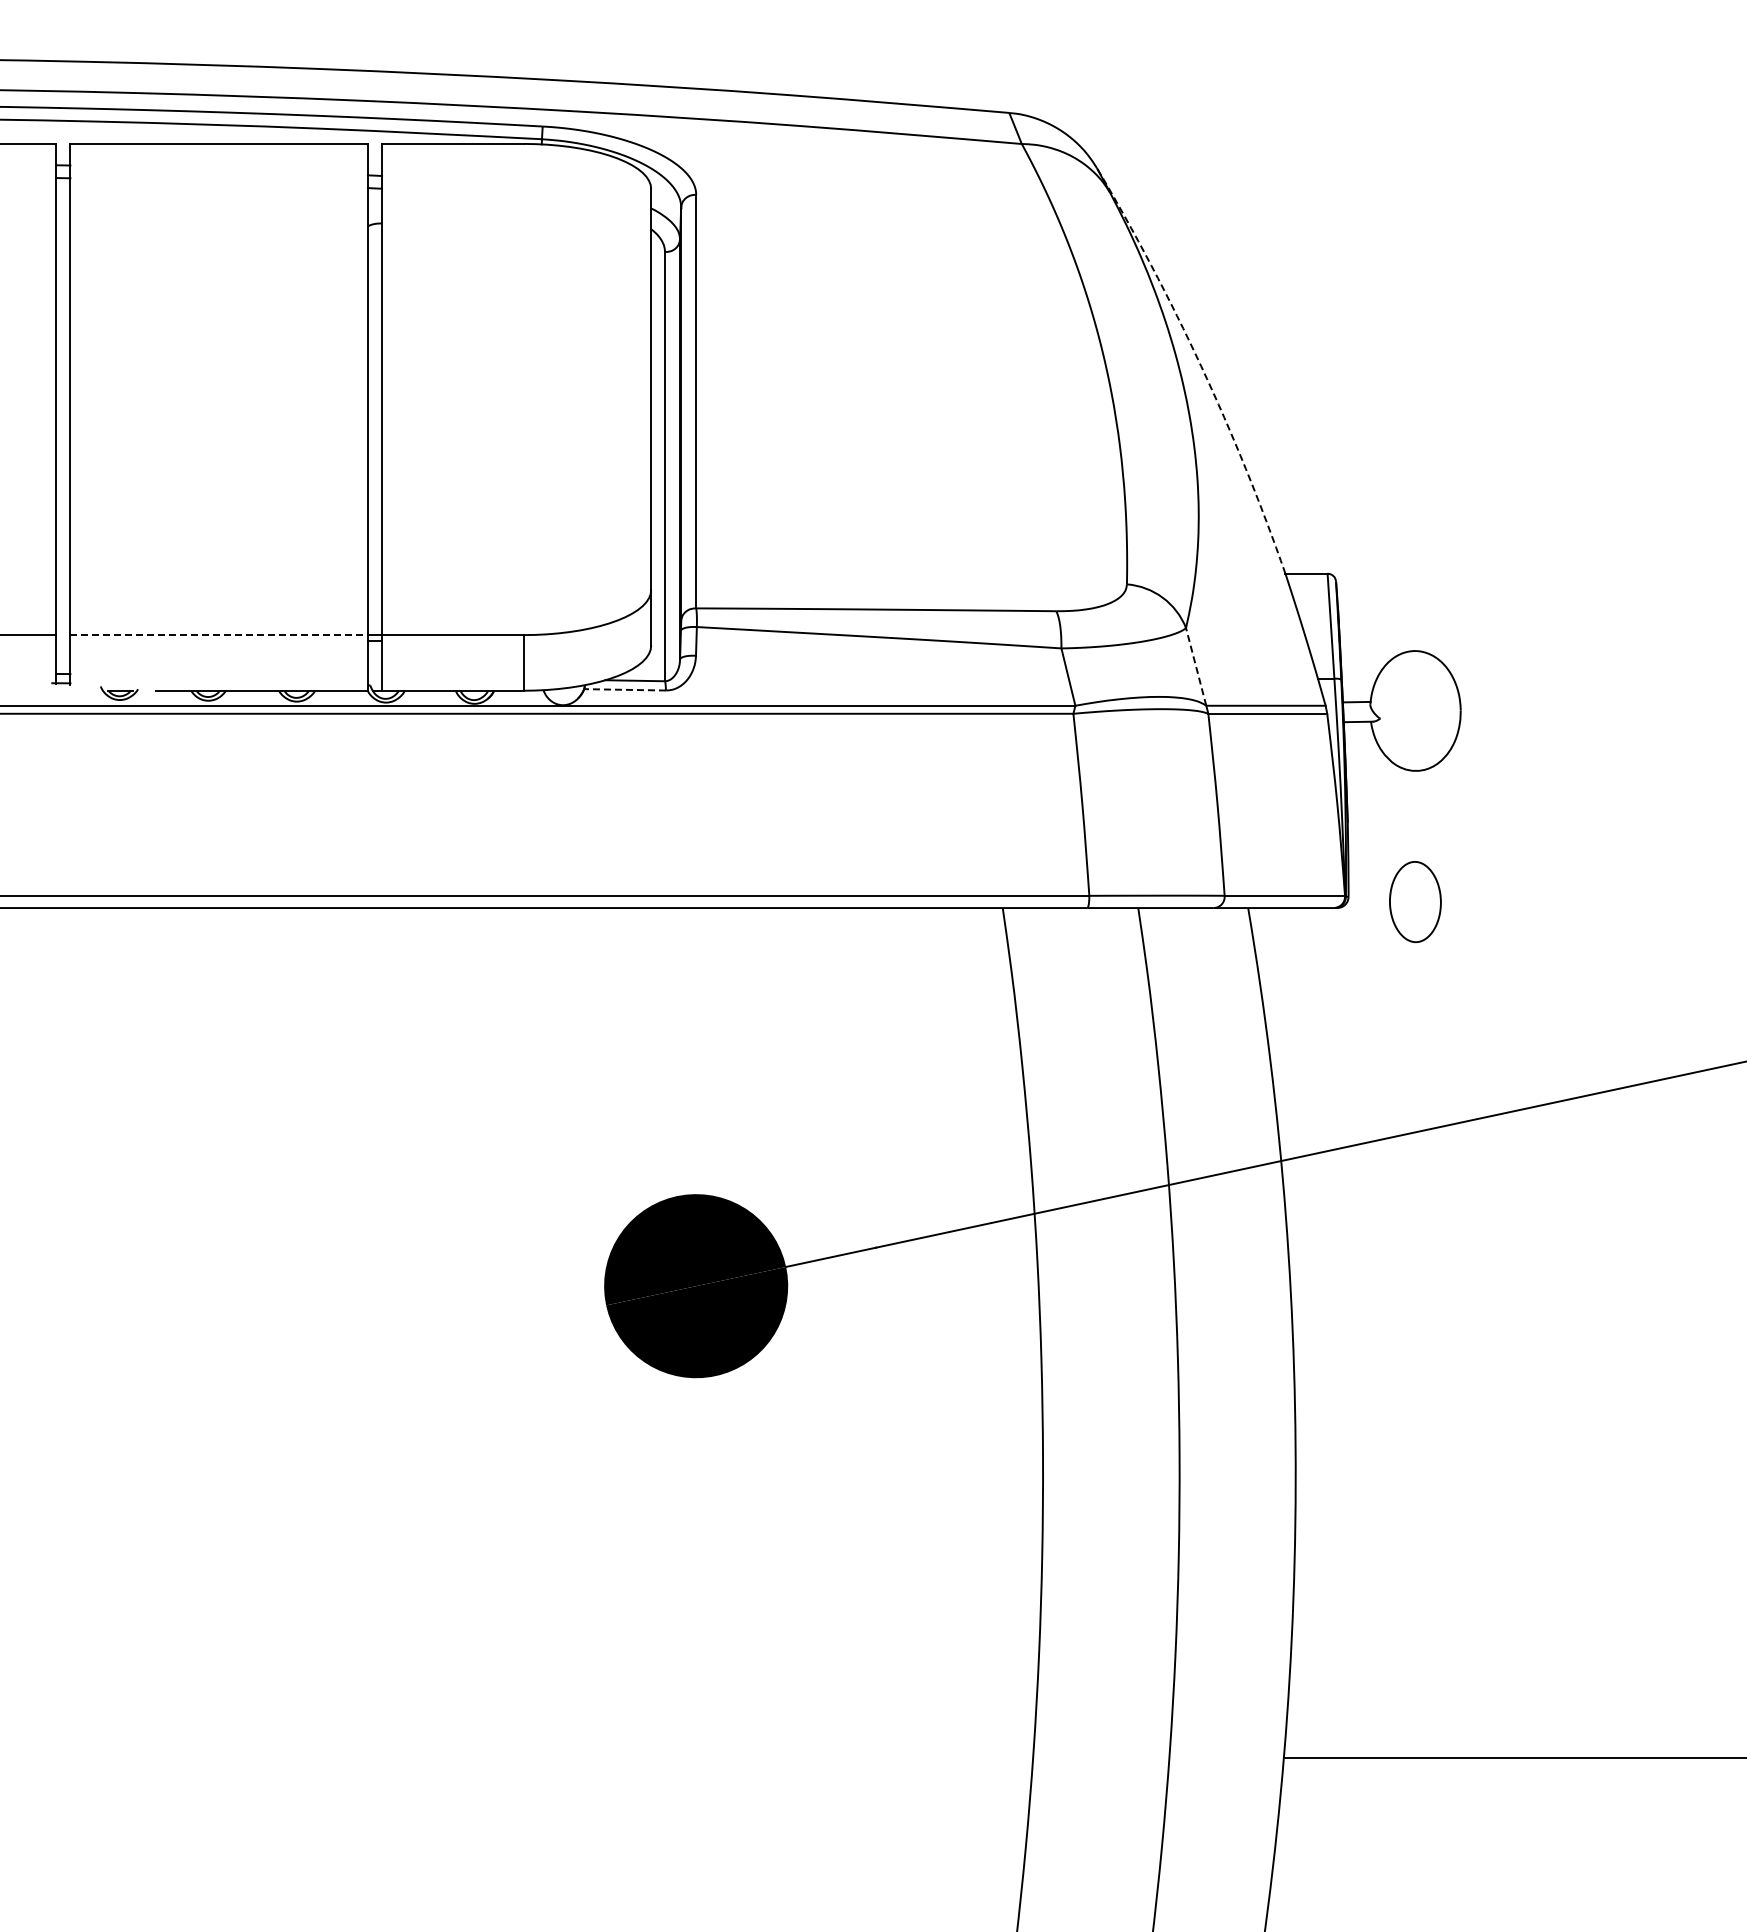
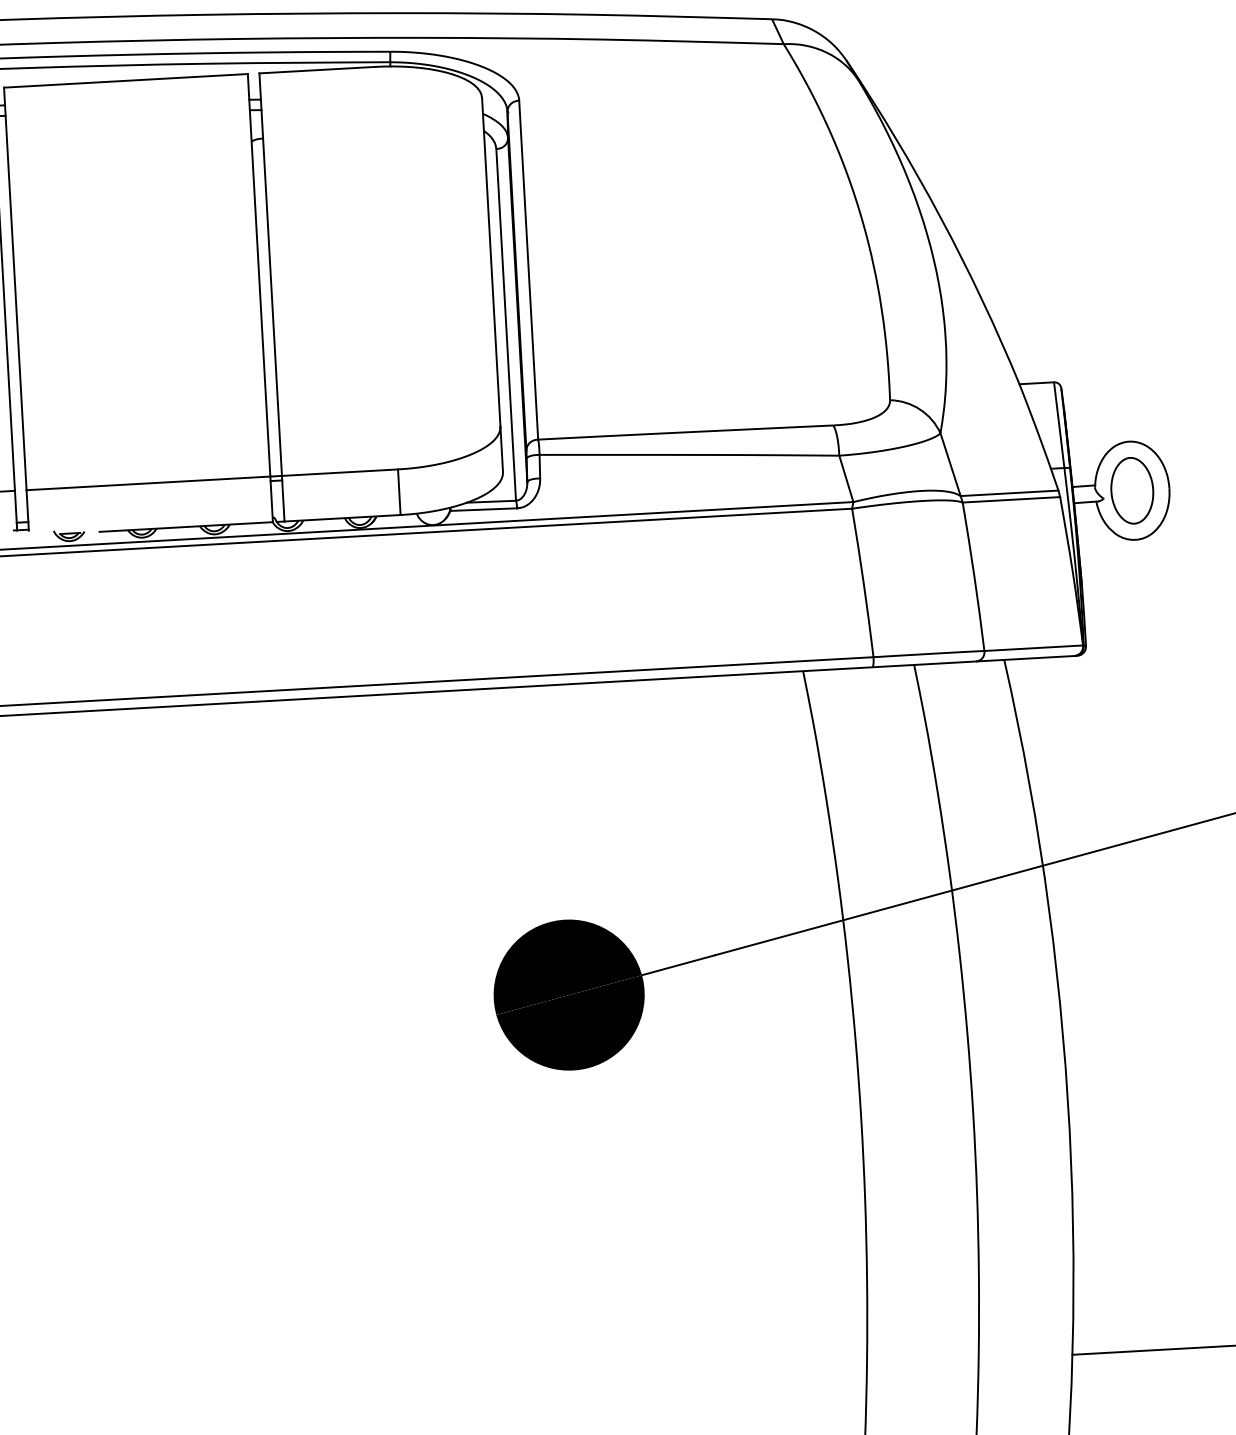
arc: (1201, 366) -> (941, 218), dashed -> solid
line: (219, 635) -> (148, 483), dashed -> solid
line: (1196, 666) -> (950, 464), dashed -> solid
line: (625, 689) -> (483, 509), dashed -> solid
part: (1415, 902) -> (1132, 491), moved

